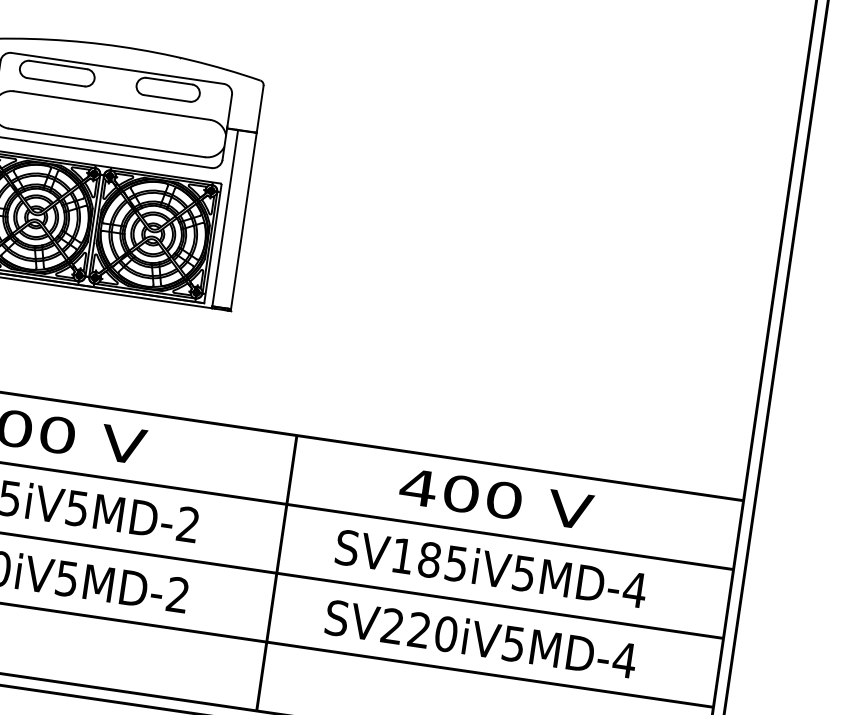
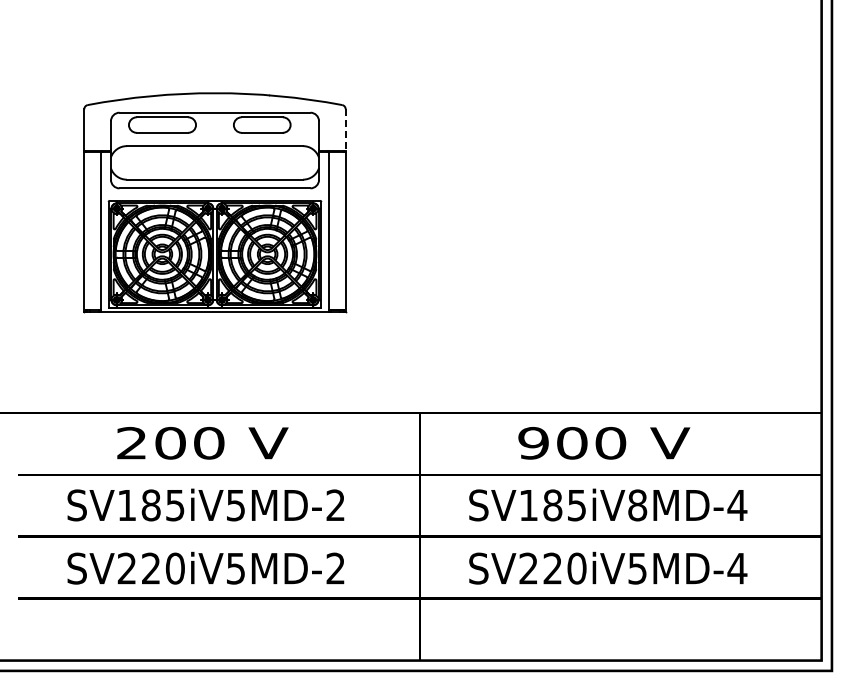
line: (259, 109) -> (345, 130), solid -> dashed
text: (418, 486) -> (533, 442), 400 -> 900
text: (523, 573) -> (637, 505), SV185iV5MD-4 -> SV185iV8MD-4

